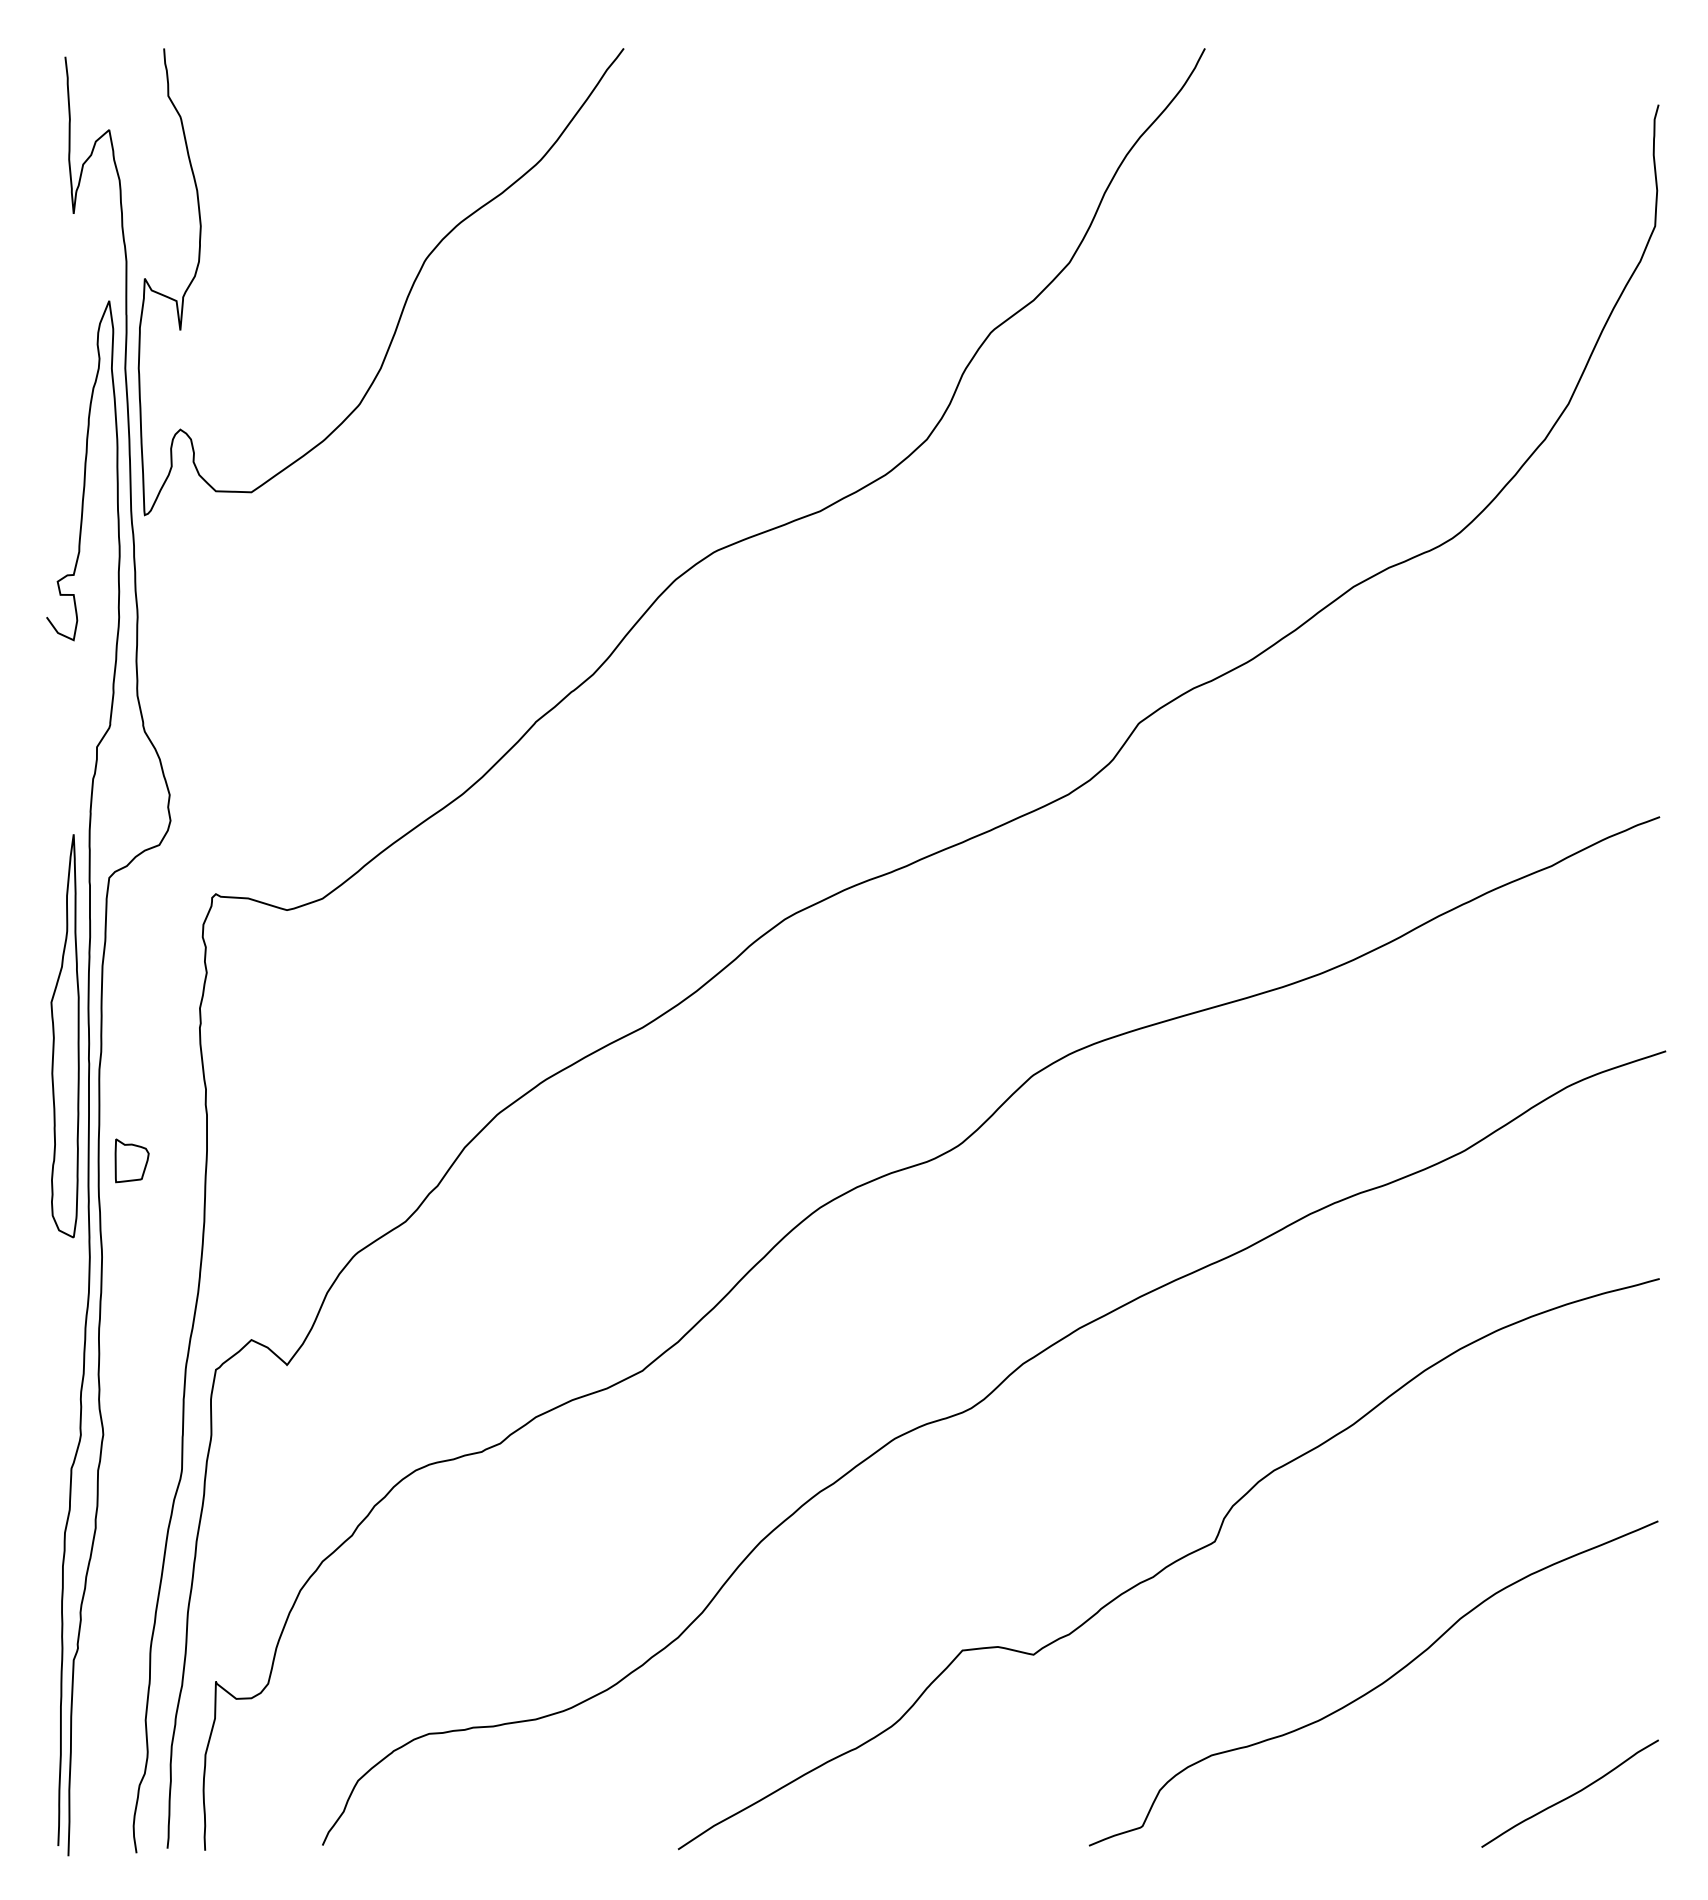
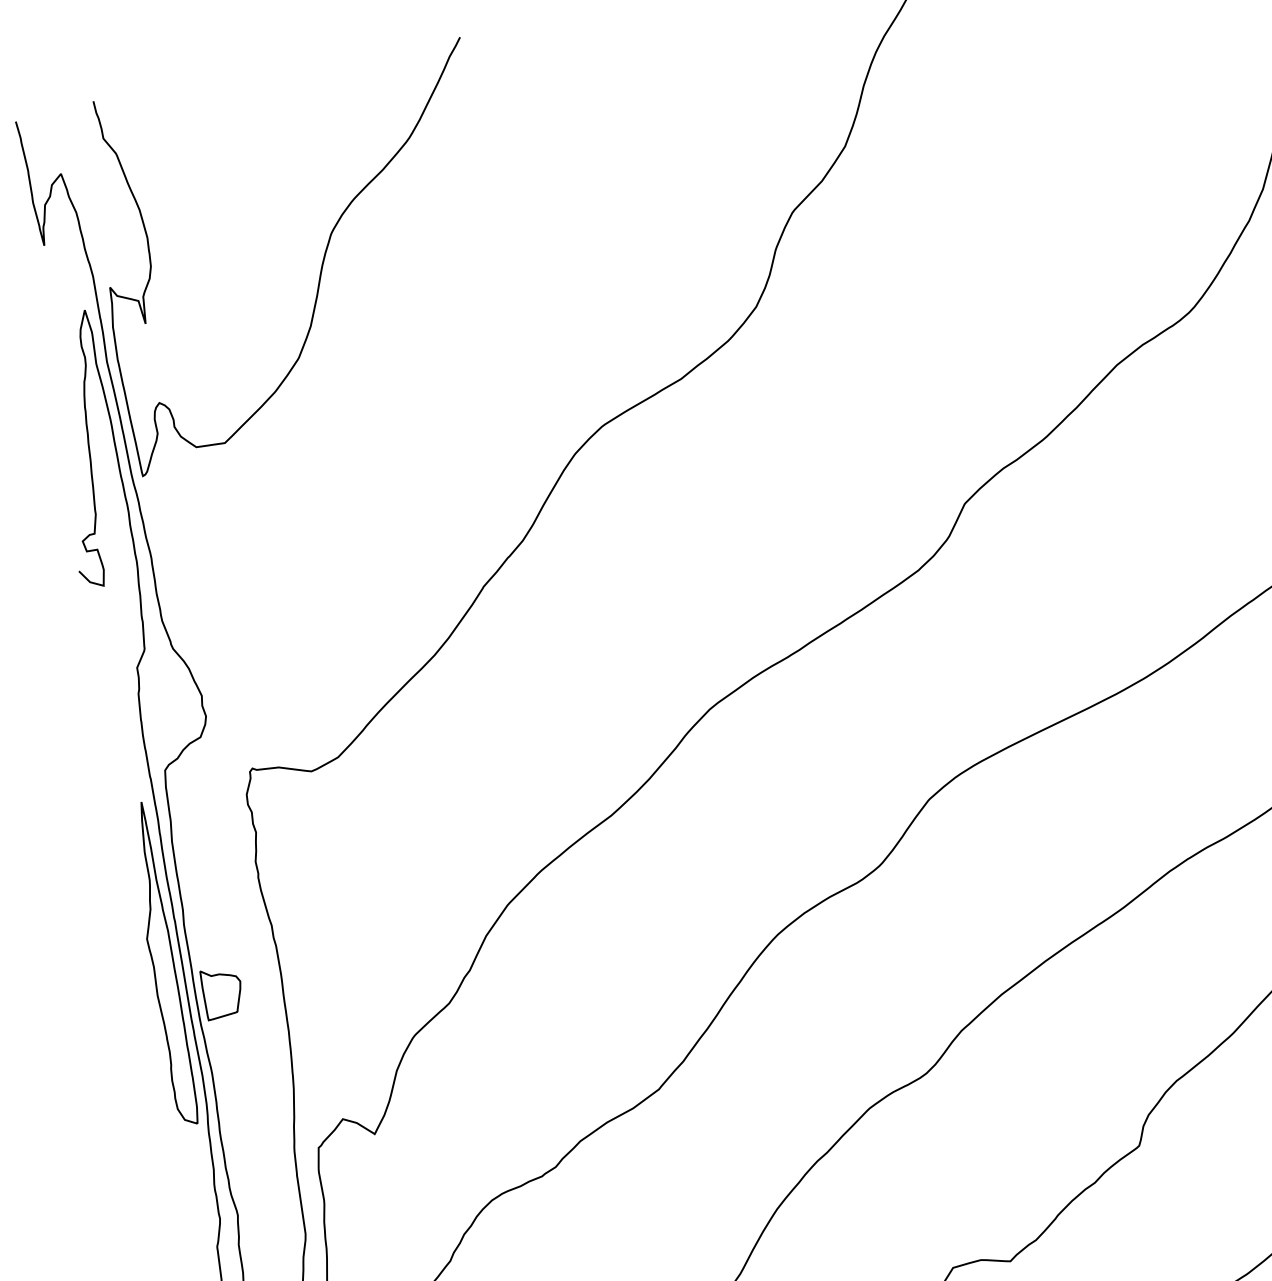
part: (64, 1036) -> (162, 964), moved
part: (131, 1160) -> (222, 992), size x1.43

